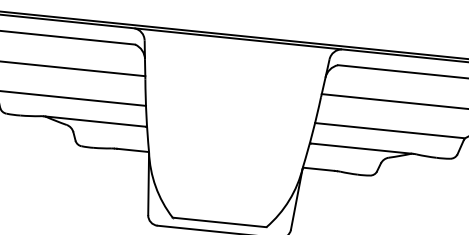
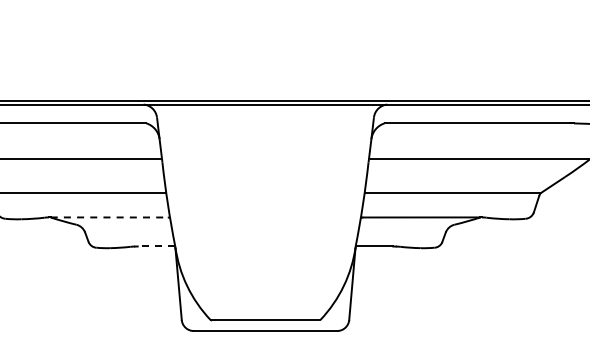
line: (95, 121) -> (109, 217), solid -> dashed
line: (133, 150) -> (156, 246), solid -> dashed

